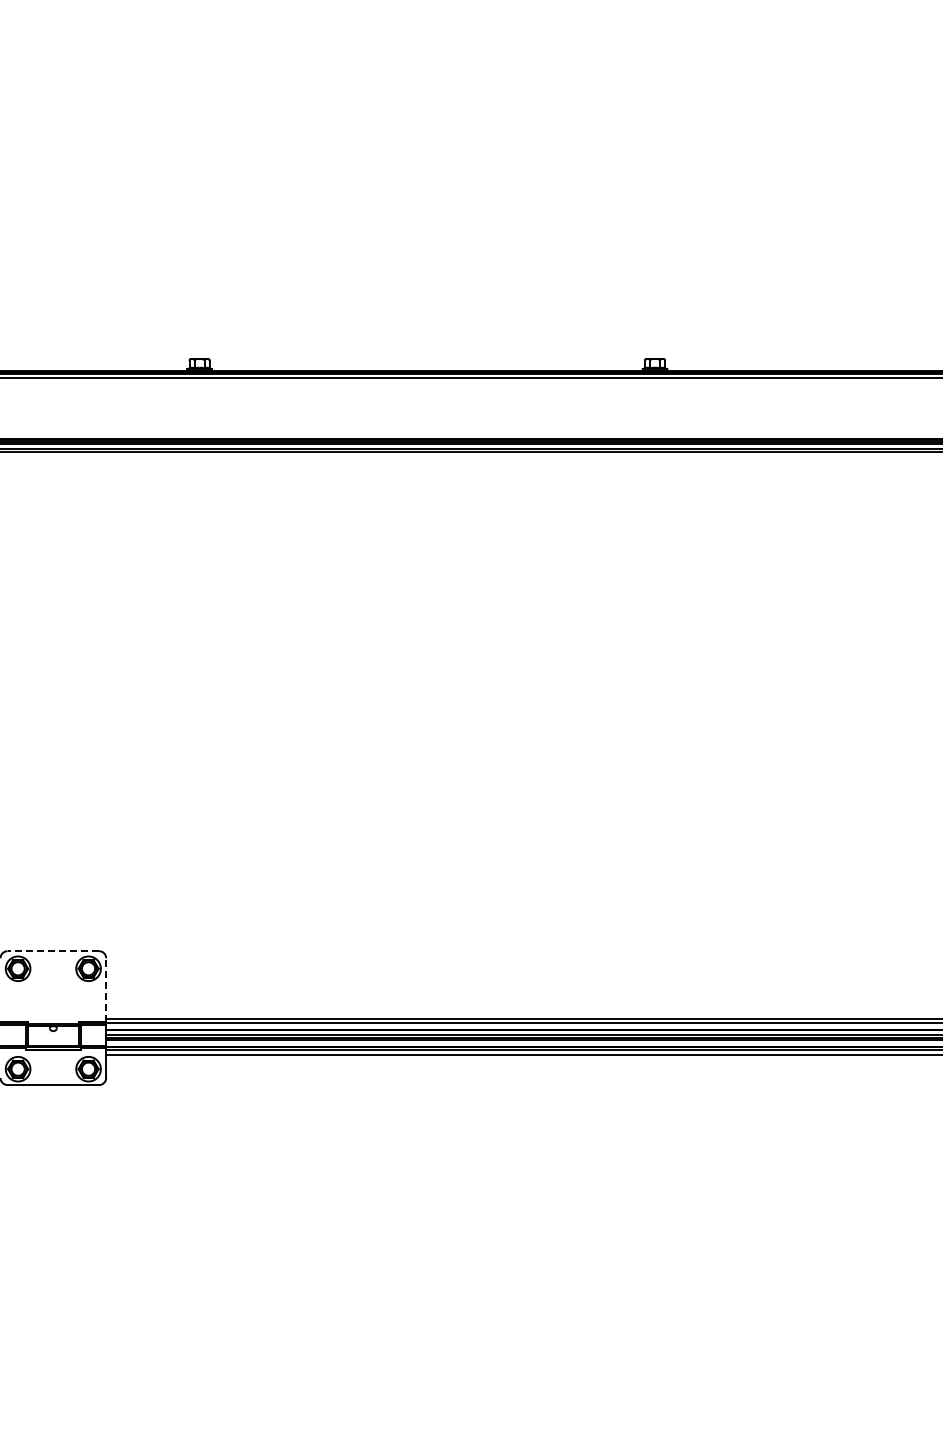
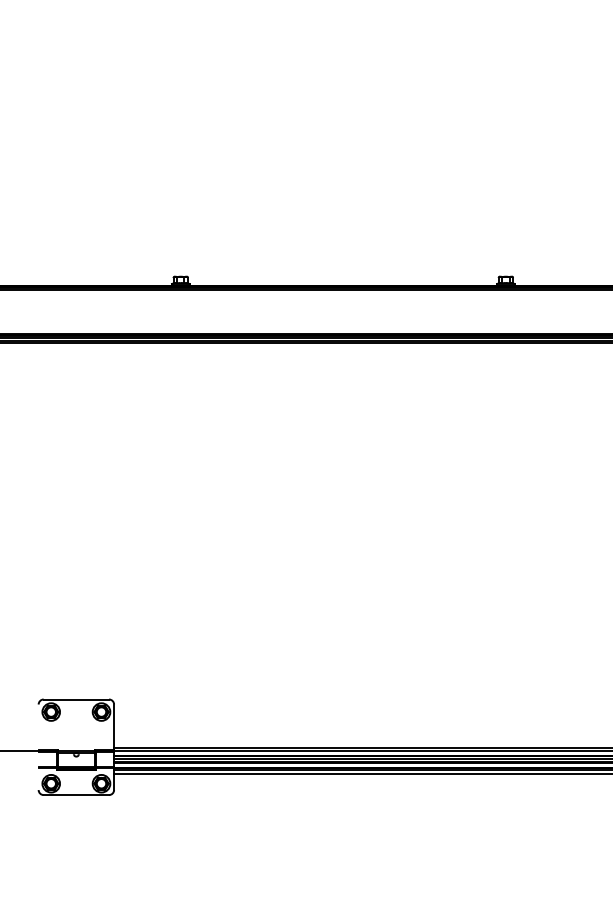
line: (53, 951) -> (76, 699), dashed -> solid
line: (106, 989) -> (114, 726), dashed -> solid

